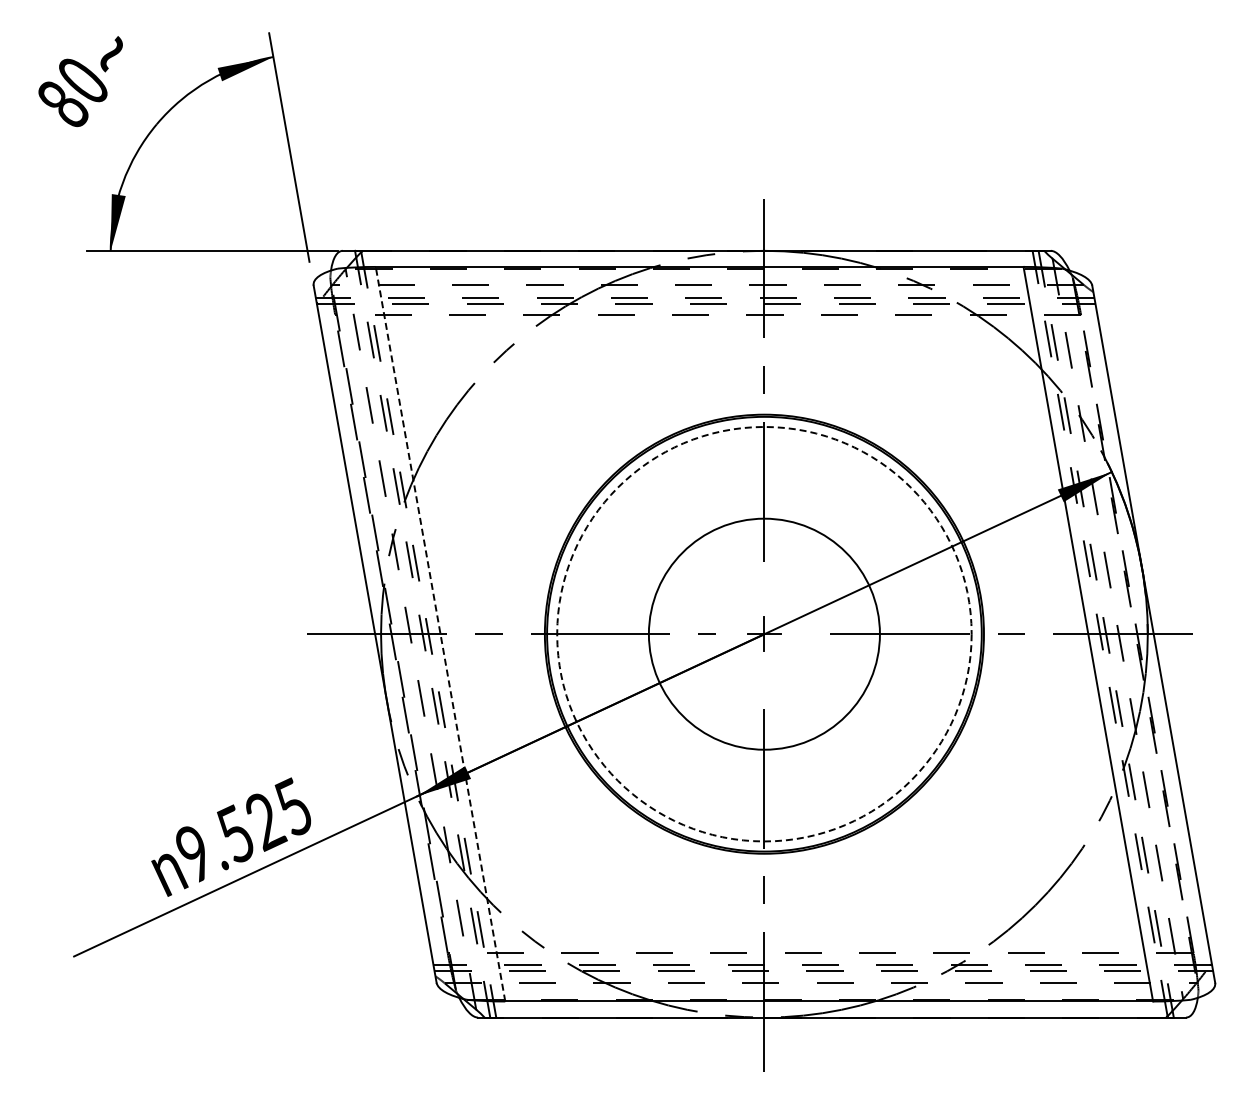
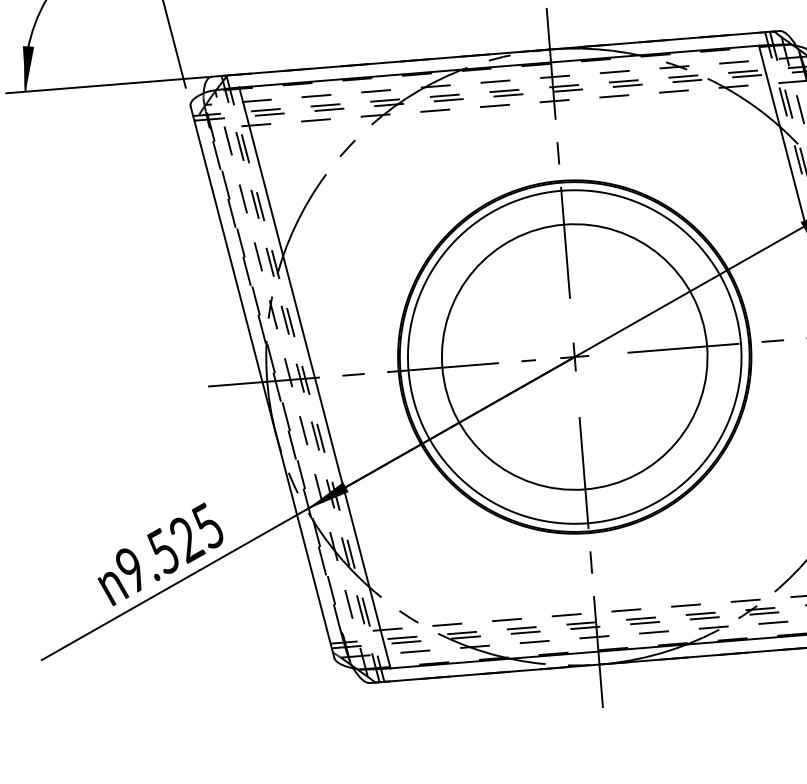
circle: (764, 633) -> (574, 356), dashed -> solid
line: (440, 634) -> (314, 378), dashed -> solid
circle: (764, 634) -> (574, 357), size x1.43

